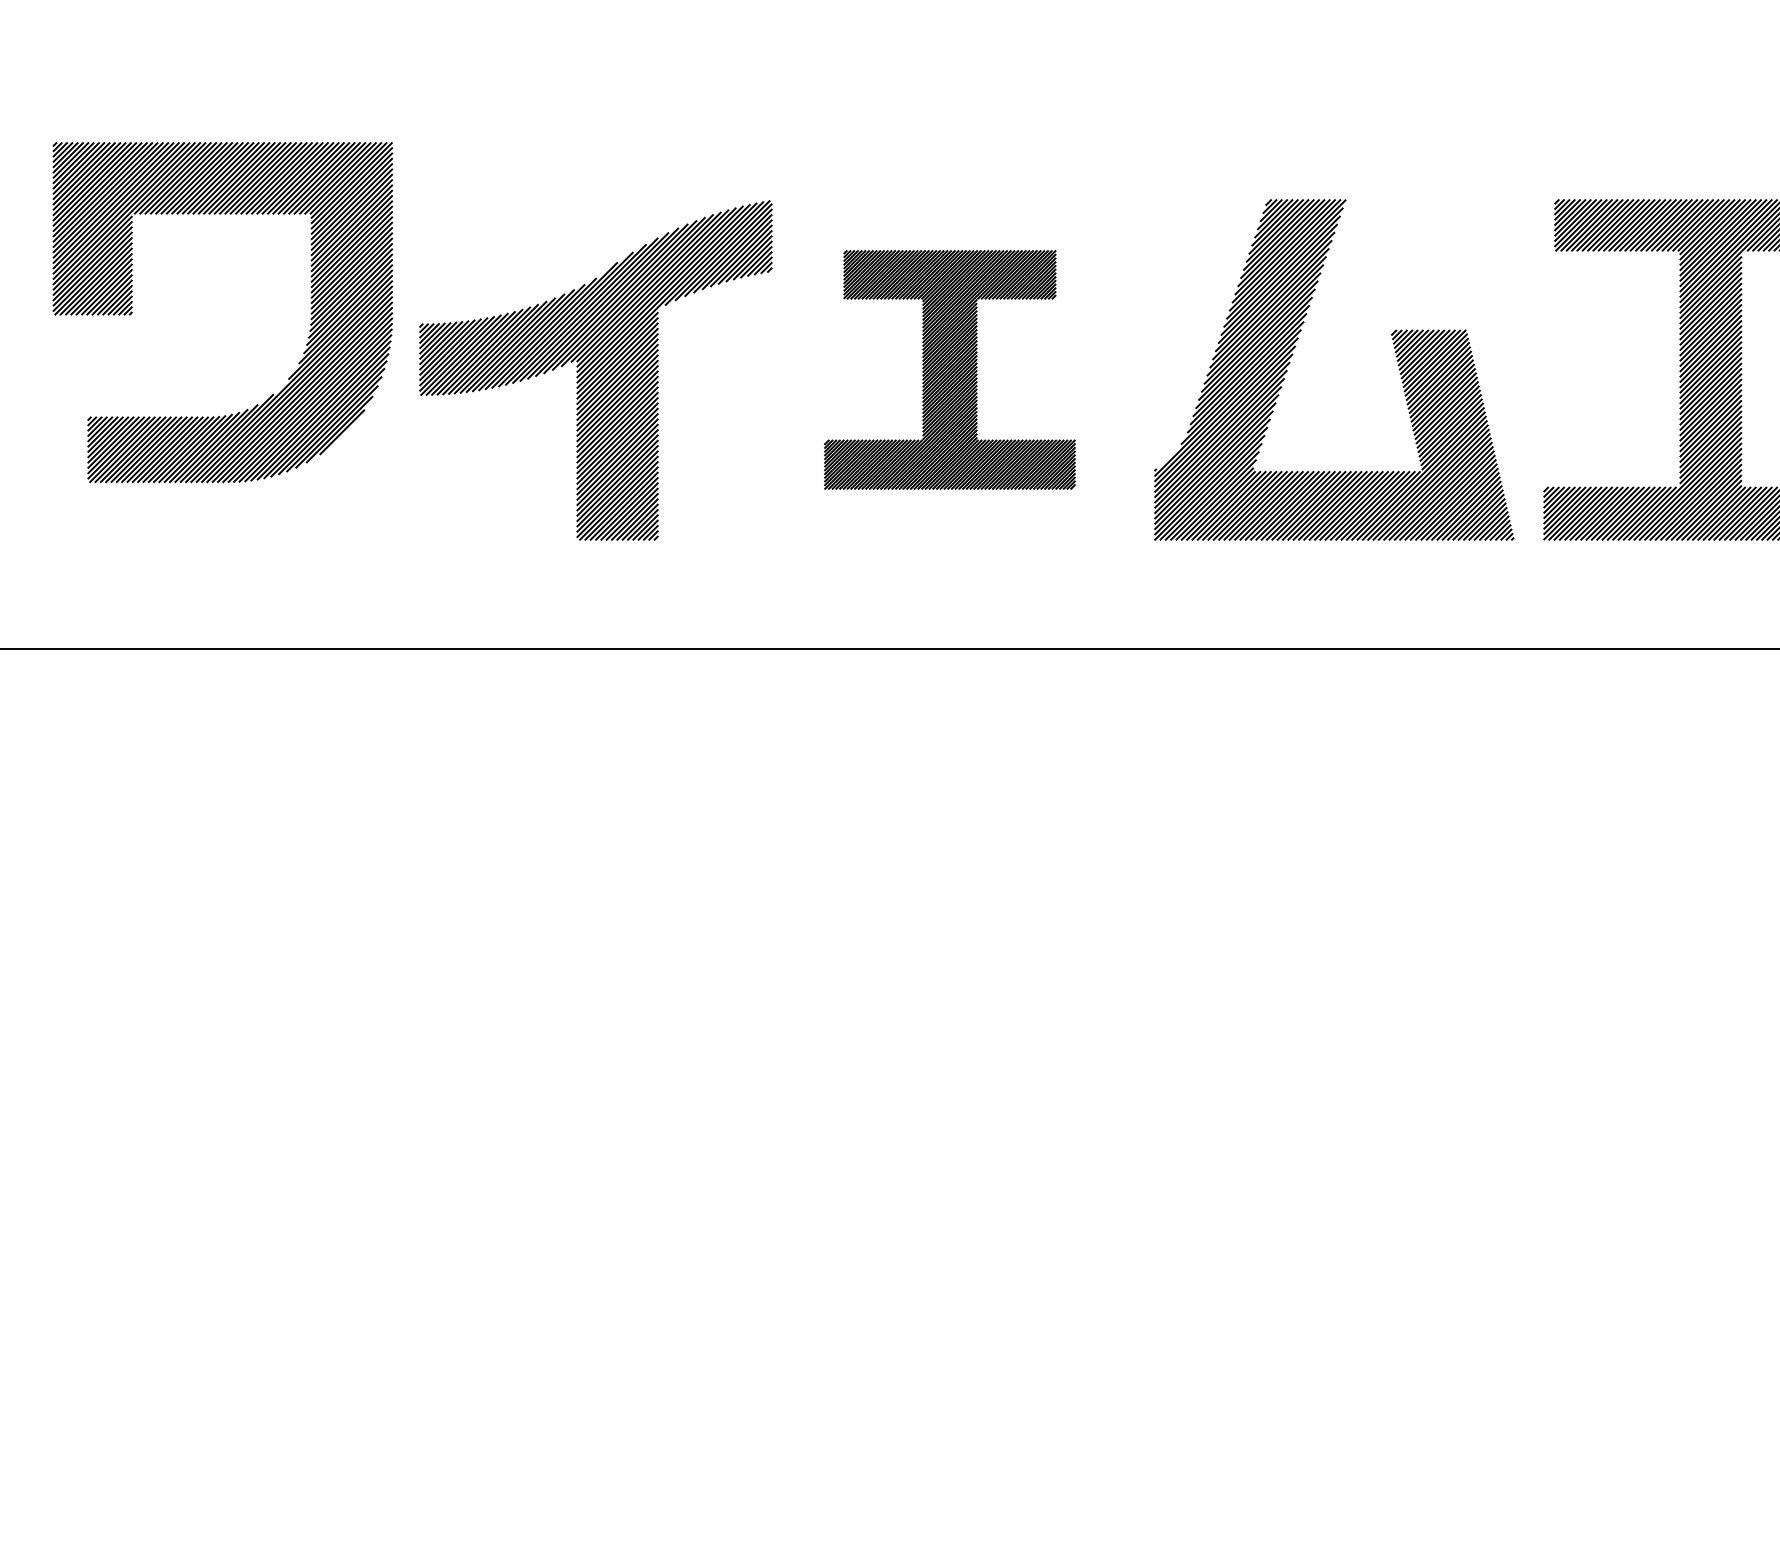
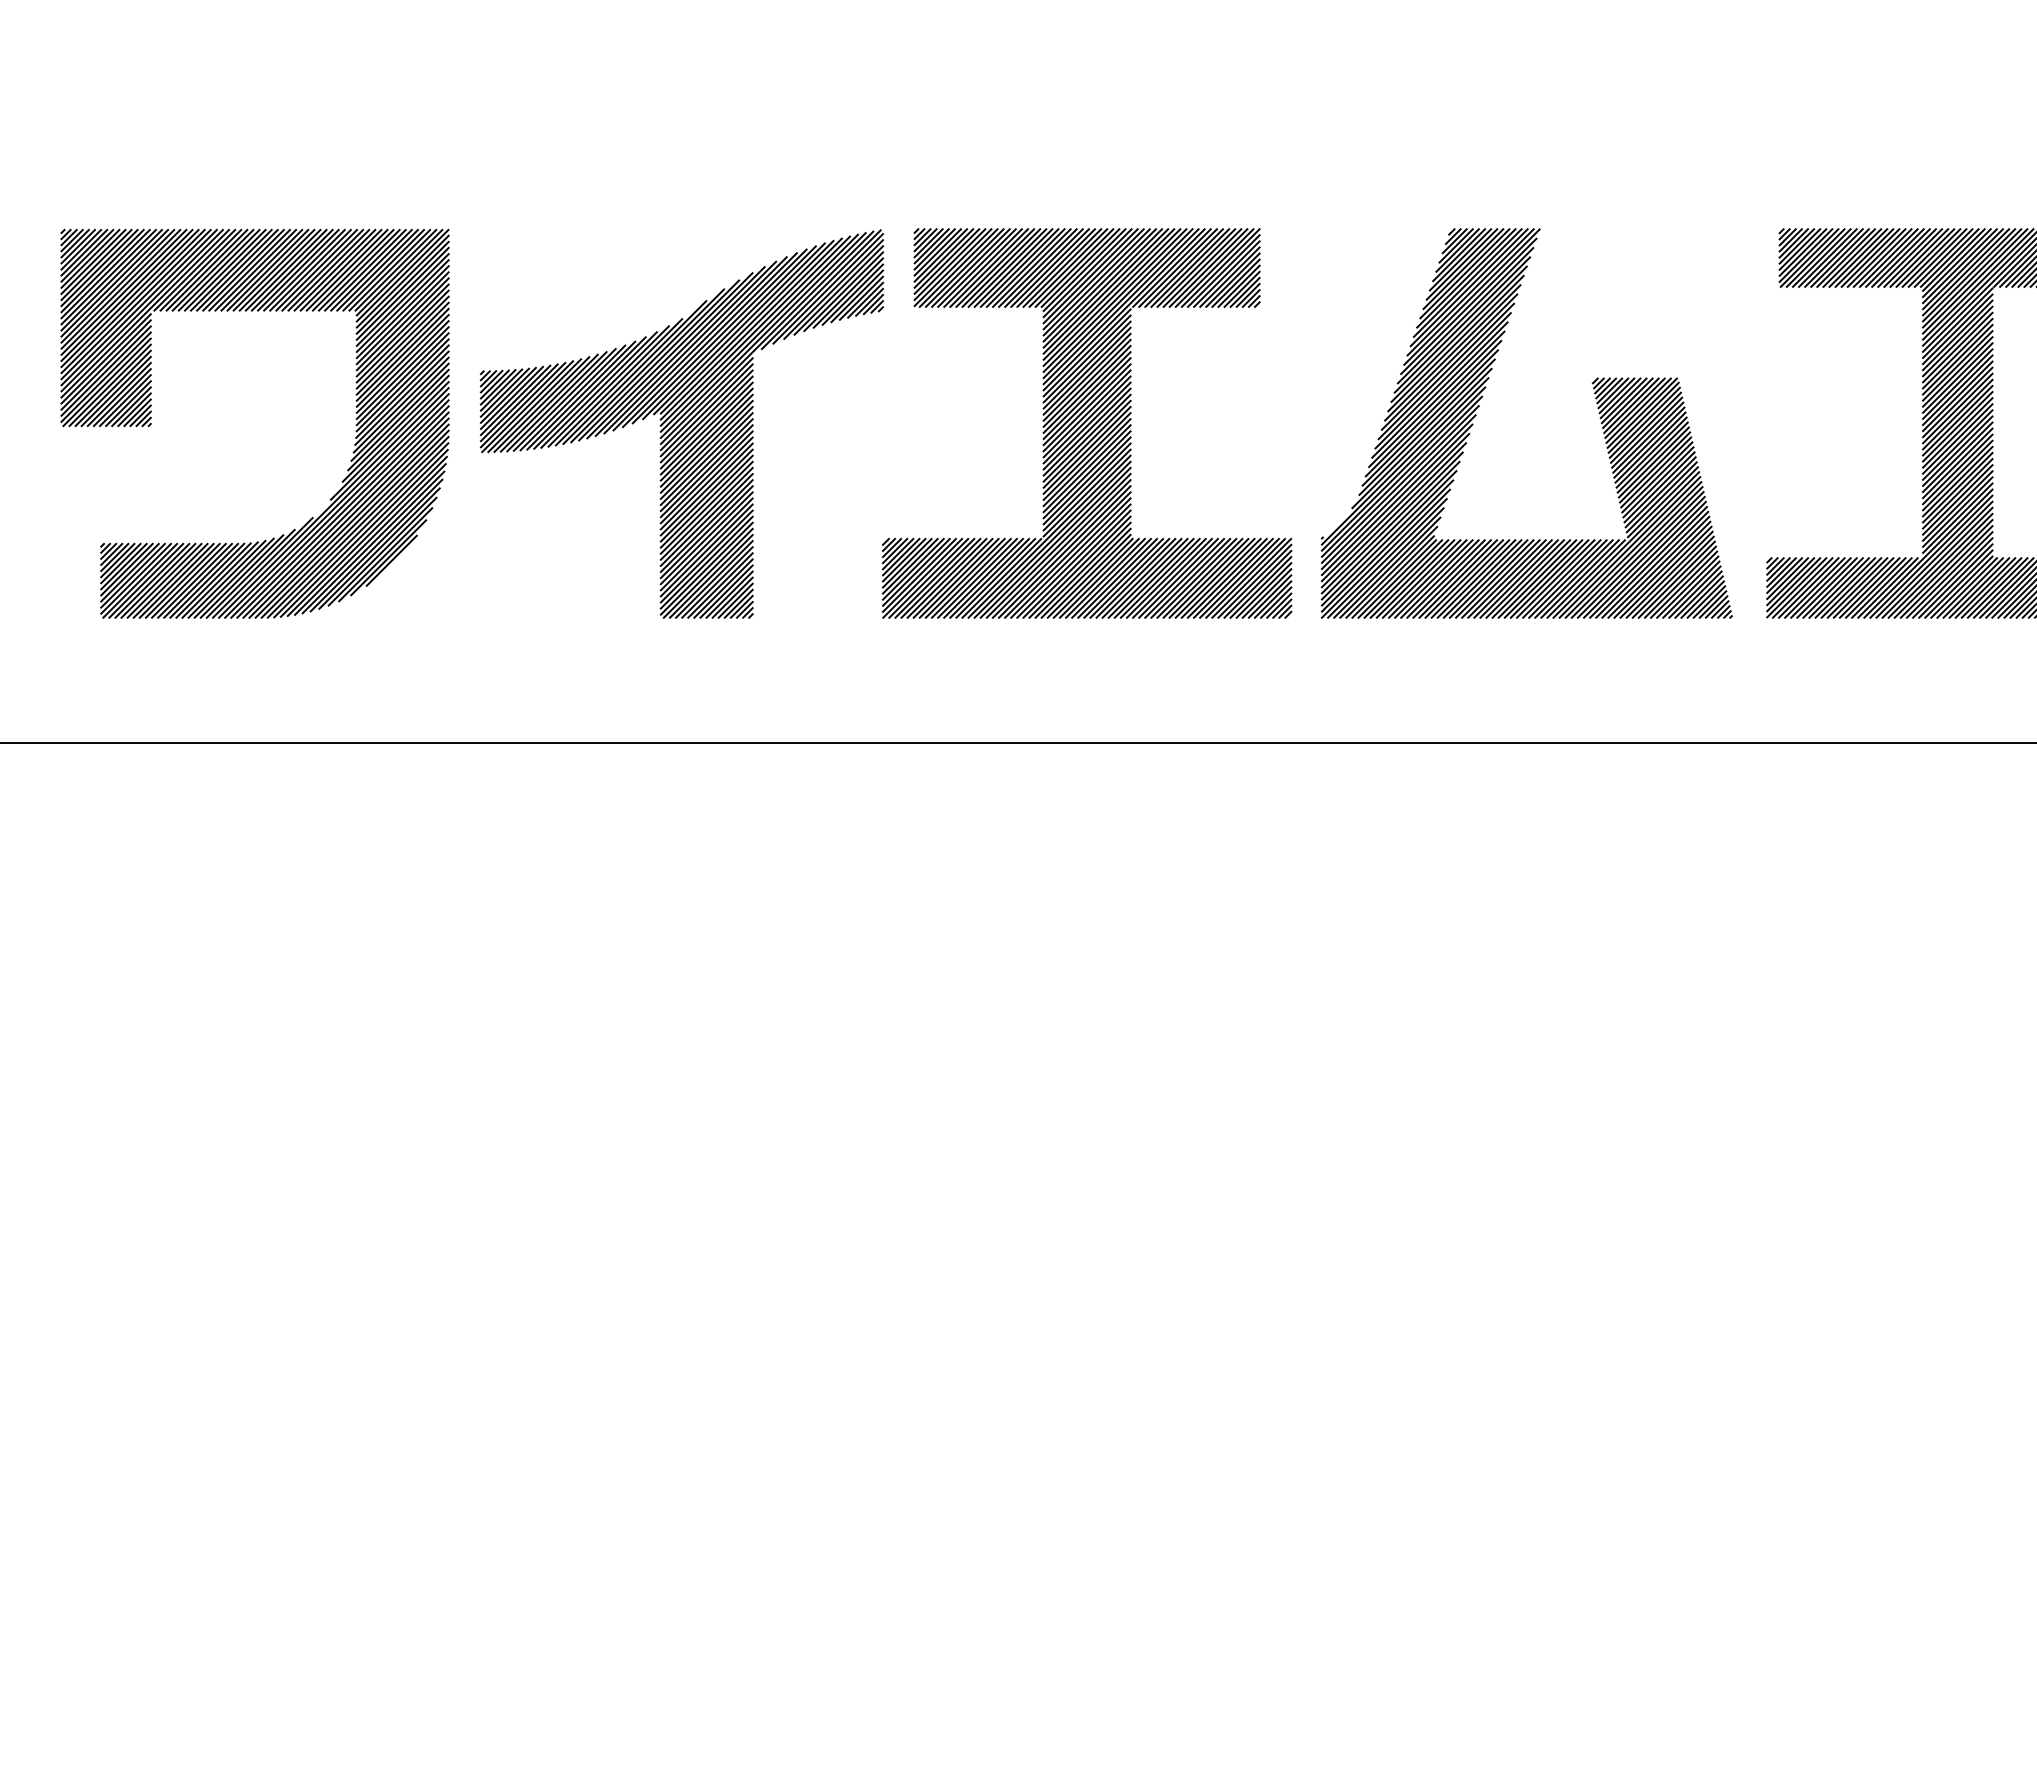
part: (310, 314) -> (355, 425), moved
part: (949, 369) -> (1086, 423), size x1.43

